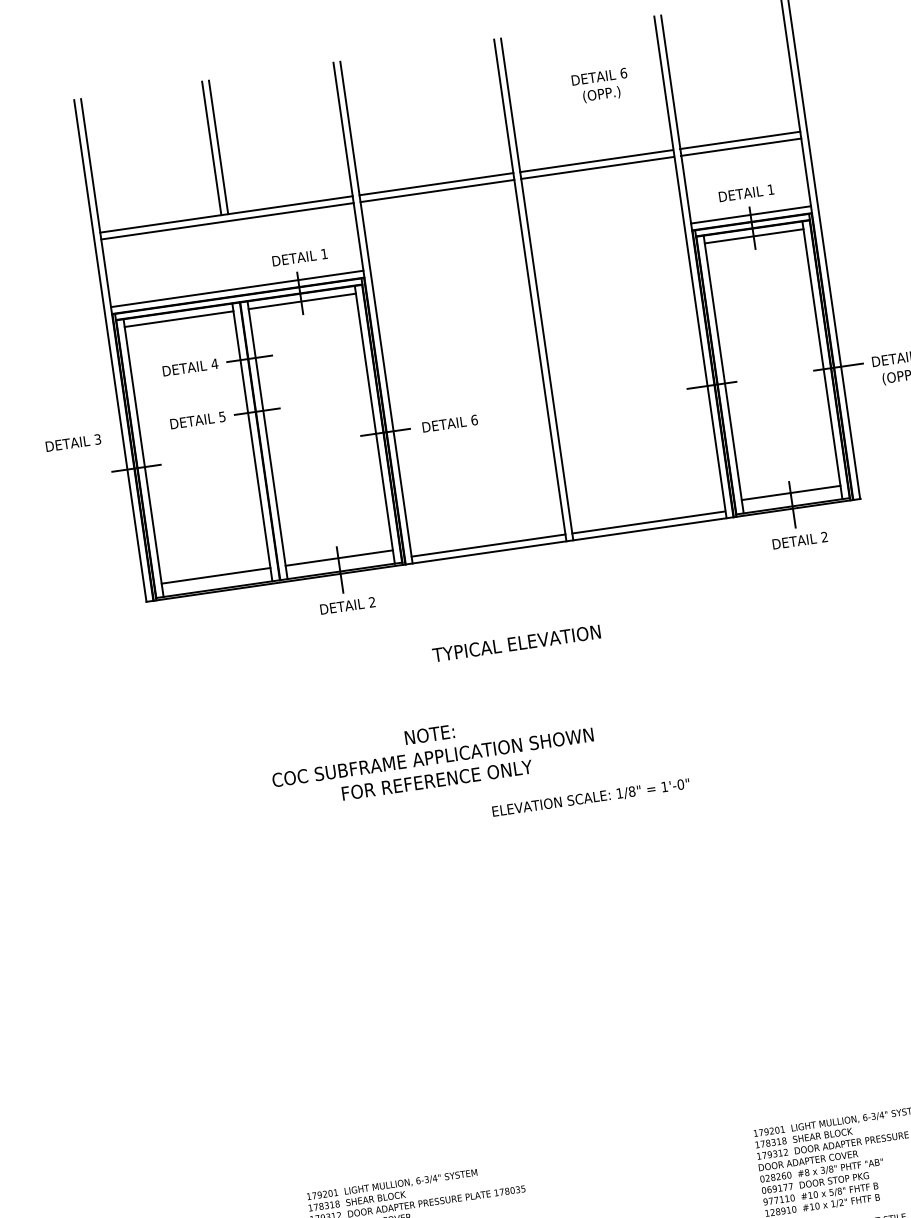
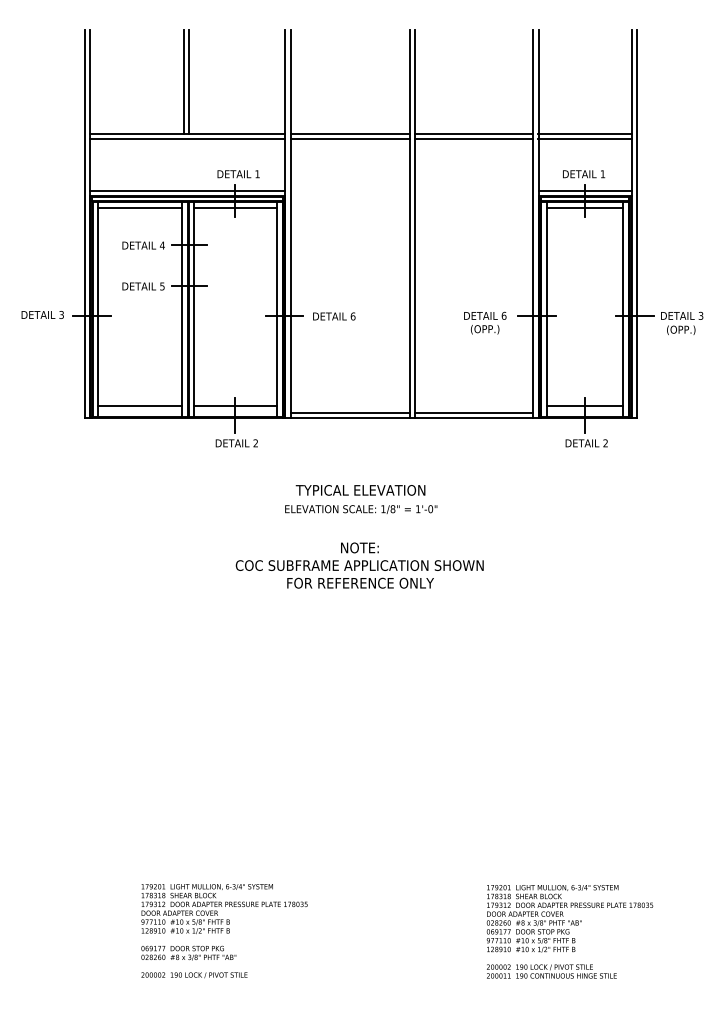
text: (600, 85) -> (485, 322), moved
text: (73, 442) -> (42, 314), moved
text: (432, 757) -> (359, 565), moved
text: (591, 797) -> (361, 509), moved

